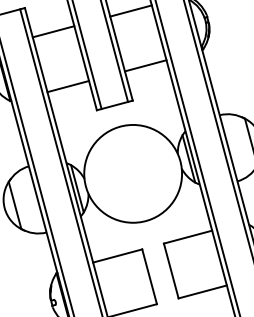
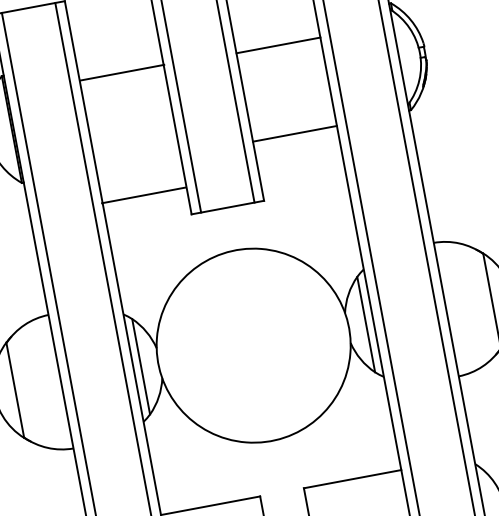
line: (130, 10) -> (277, 44), moved
line: (53, 31) -> (122, 72), moved
line: (68, 86) -> (144, 195), moved

